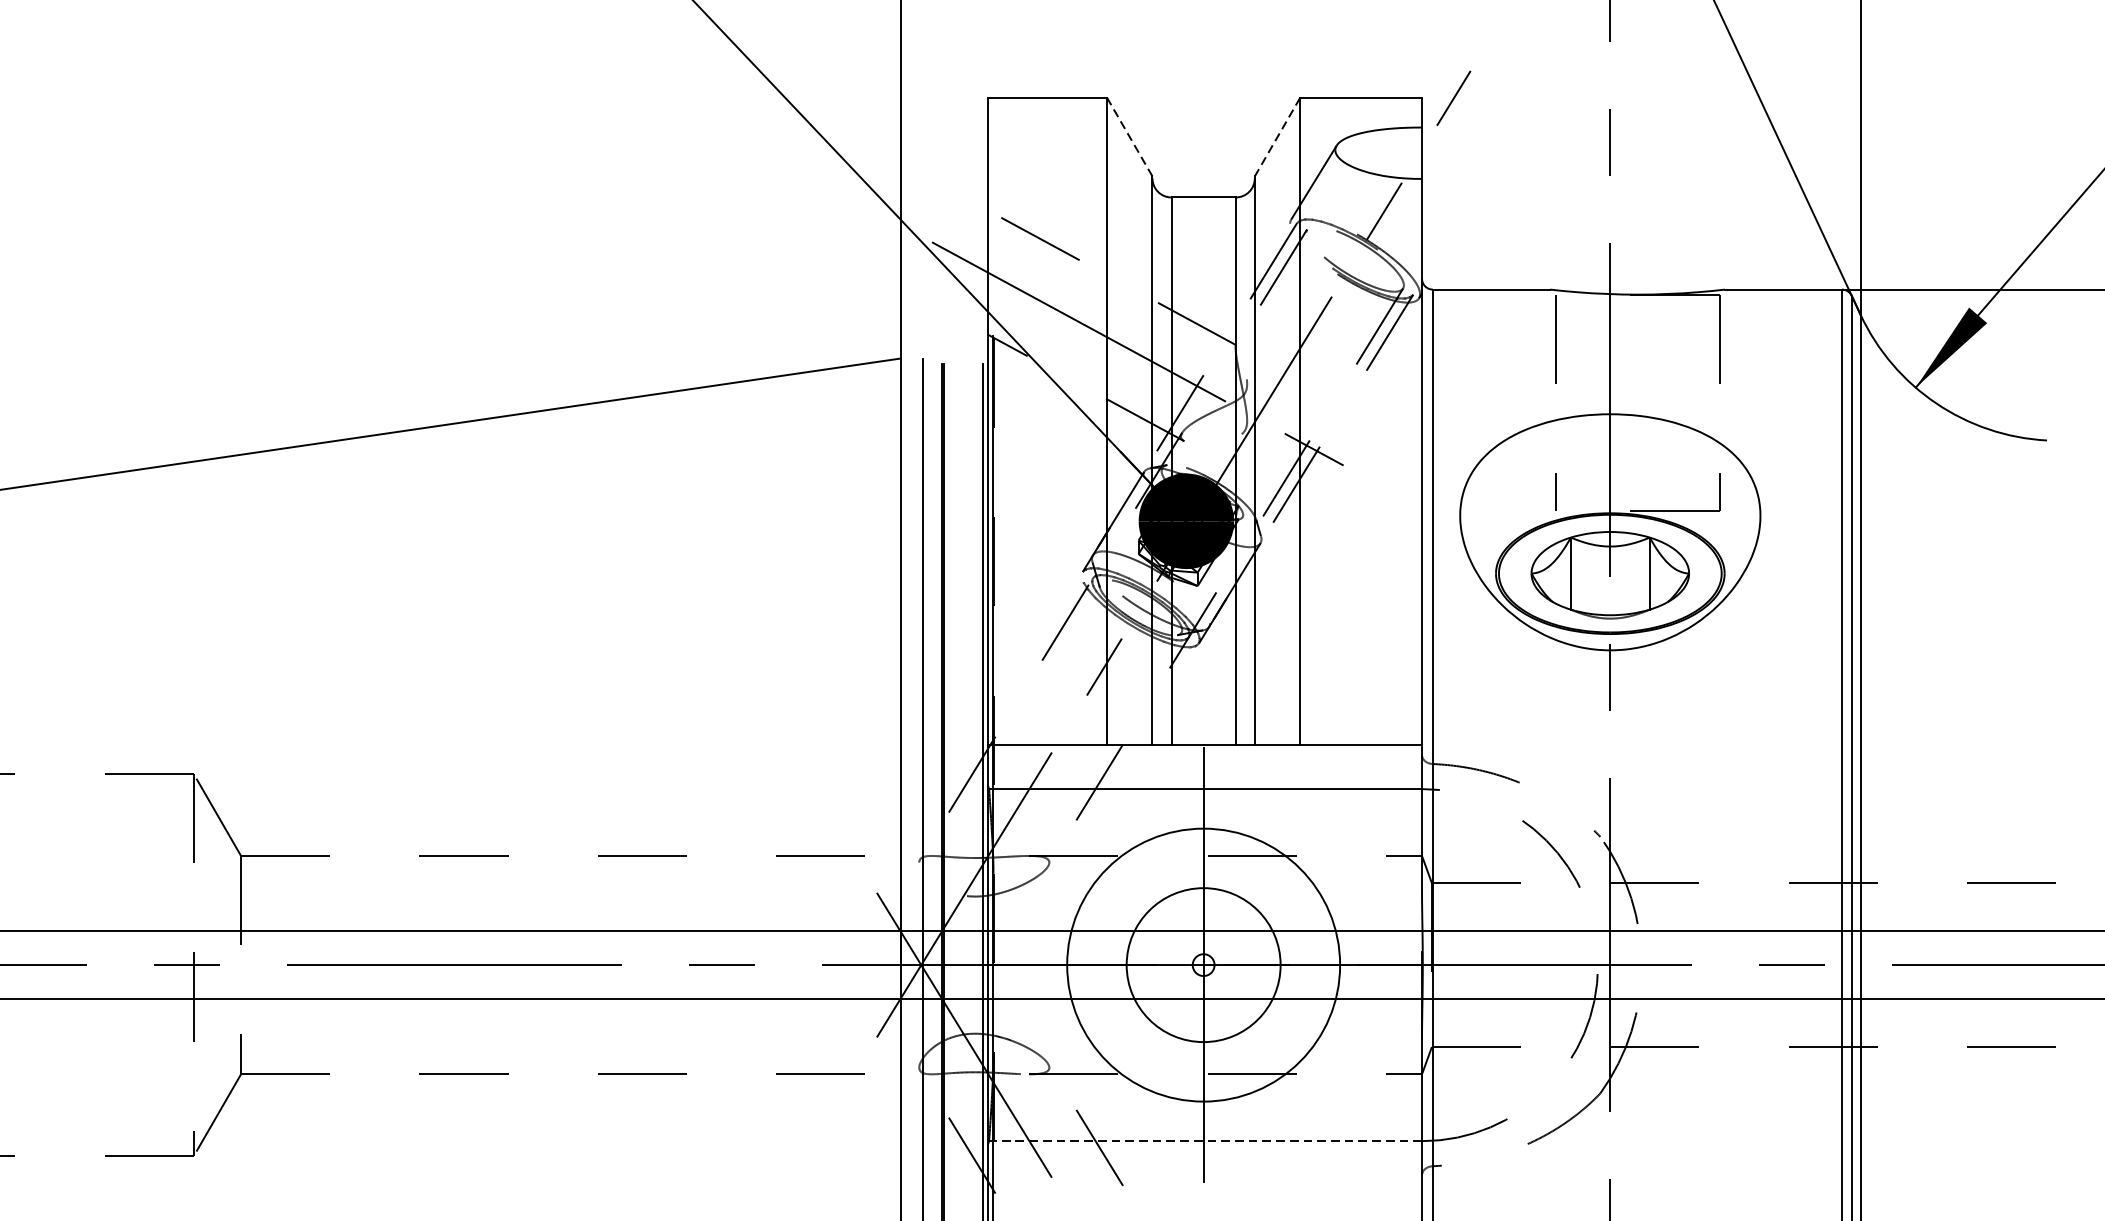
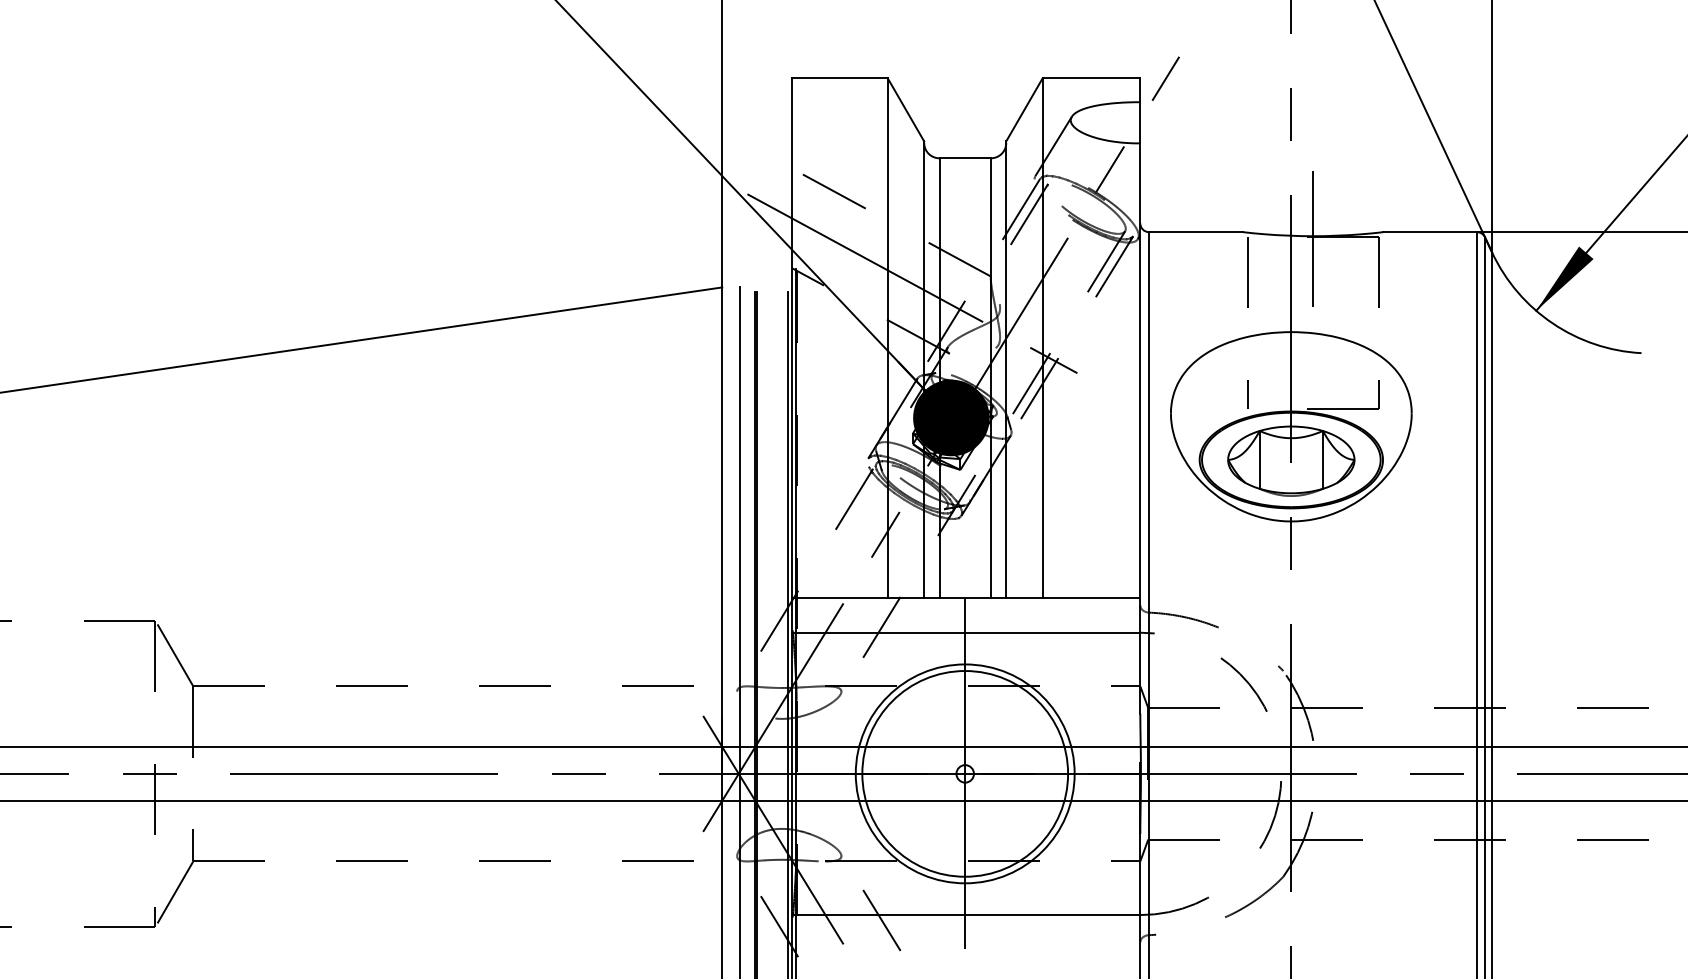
line: (1129, 136) -> (905, 109), dashed -> solid
line: (1277, 137) -> (1024, 110), dashed -> solid
line: (1637, 297) -> (1313, 238), added
circle: (1204, 964) -> (965, 773), size x1.67
line: (1204, 1141) -> (965, 915), dashed -> solid

